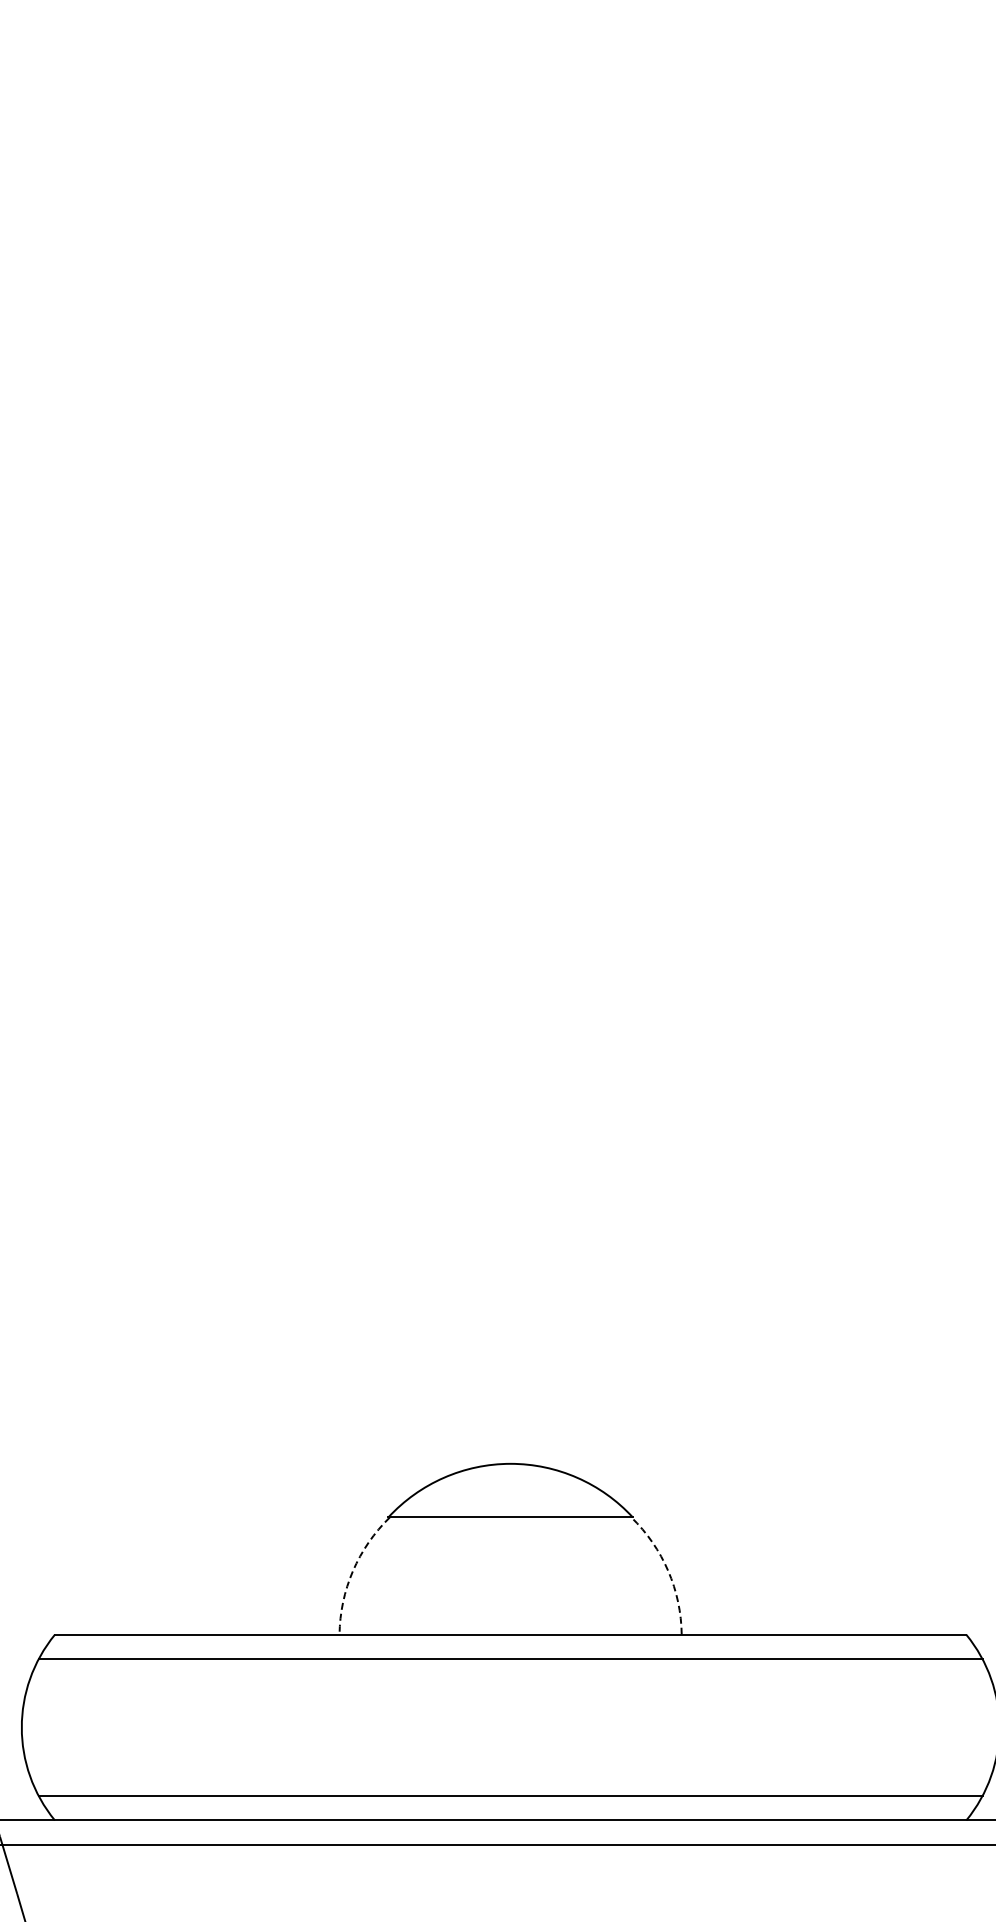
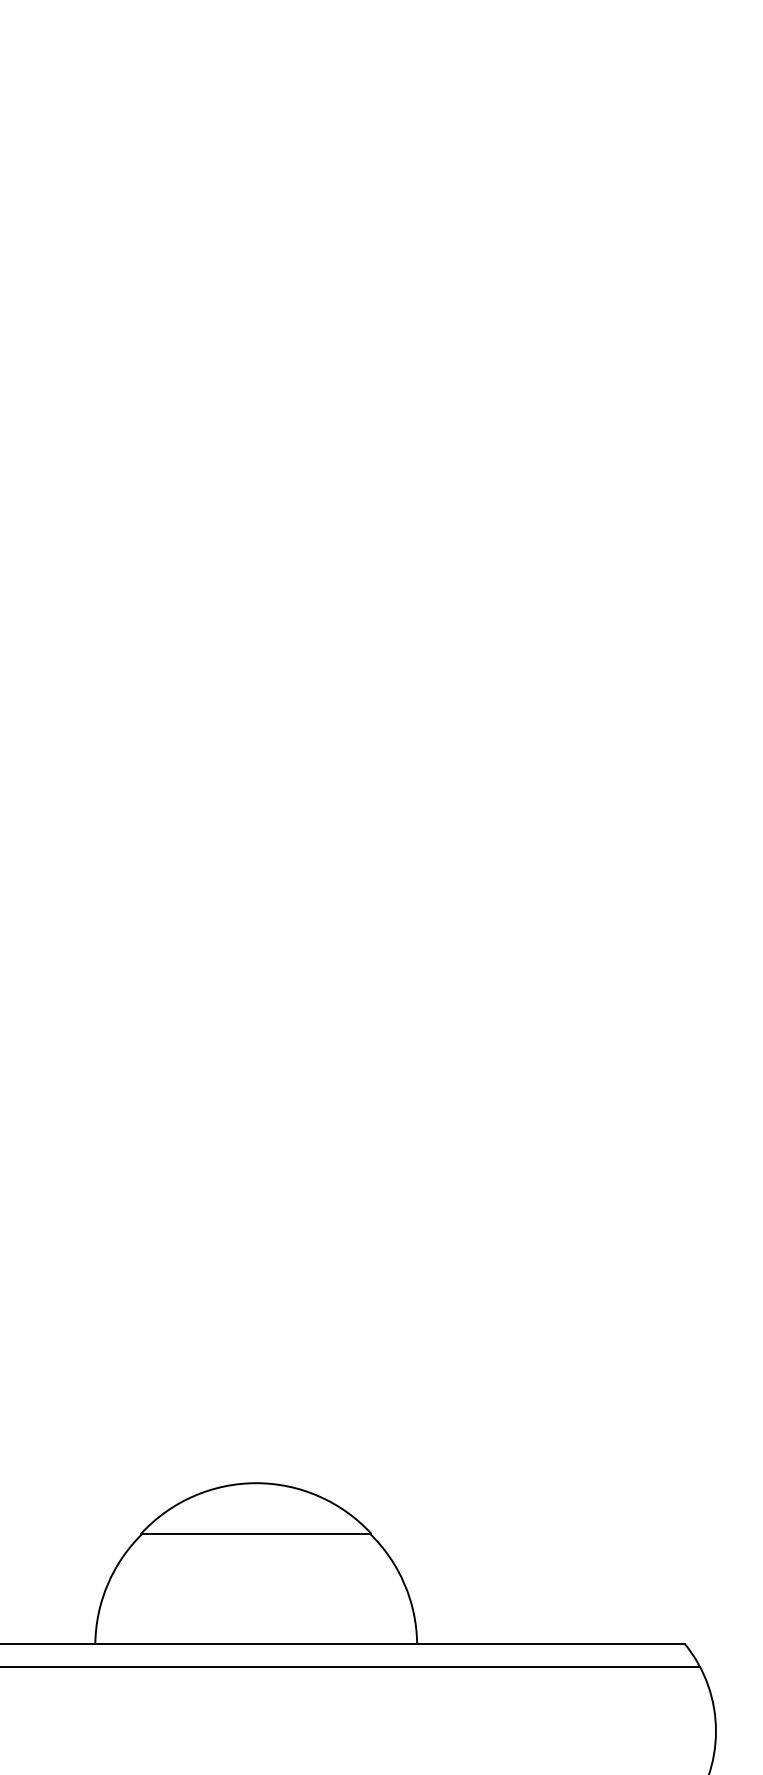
arc: (353, 1571) -> (108, 1584), dashed -> solid
arc: (668, 1571) -> (404, 1584), dashed -> solid

